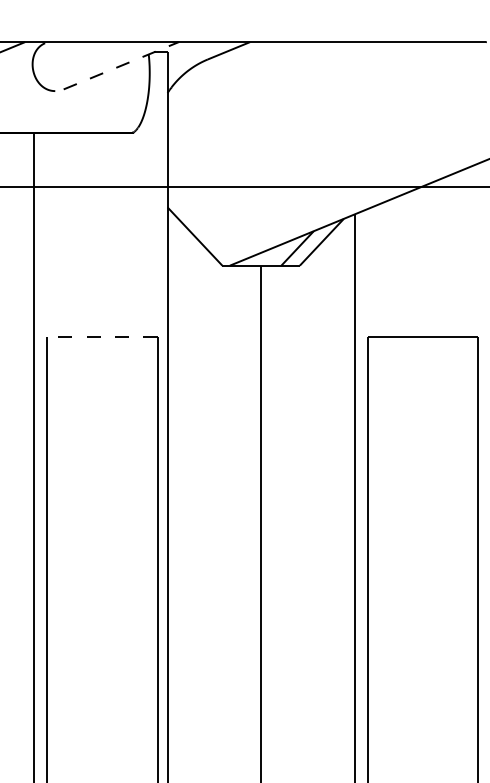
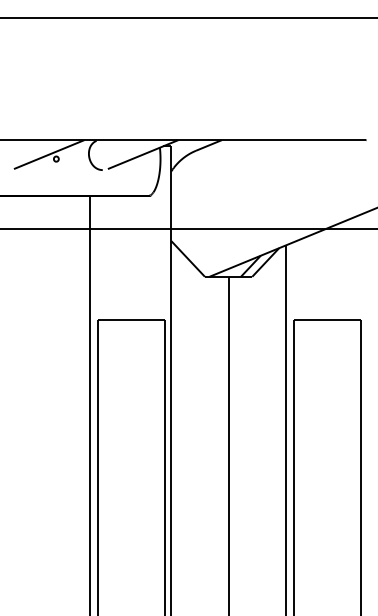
line: (121, 65) -> (143, 154), dashed -> solid
line: (102, 337) -> (131, 320), dashed -> solid

